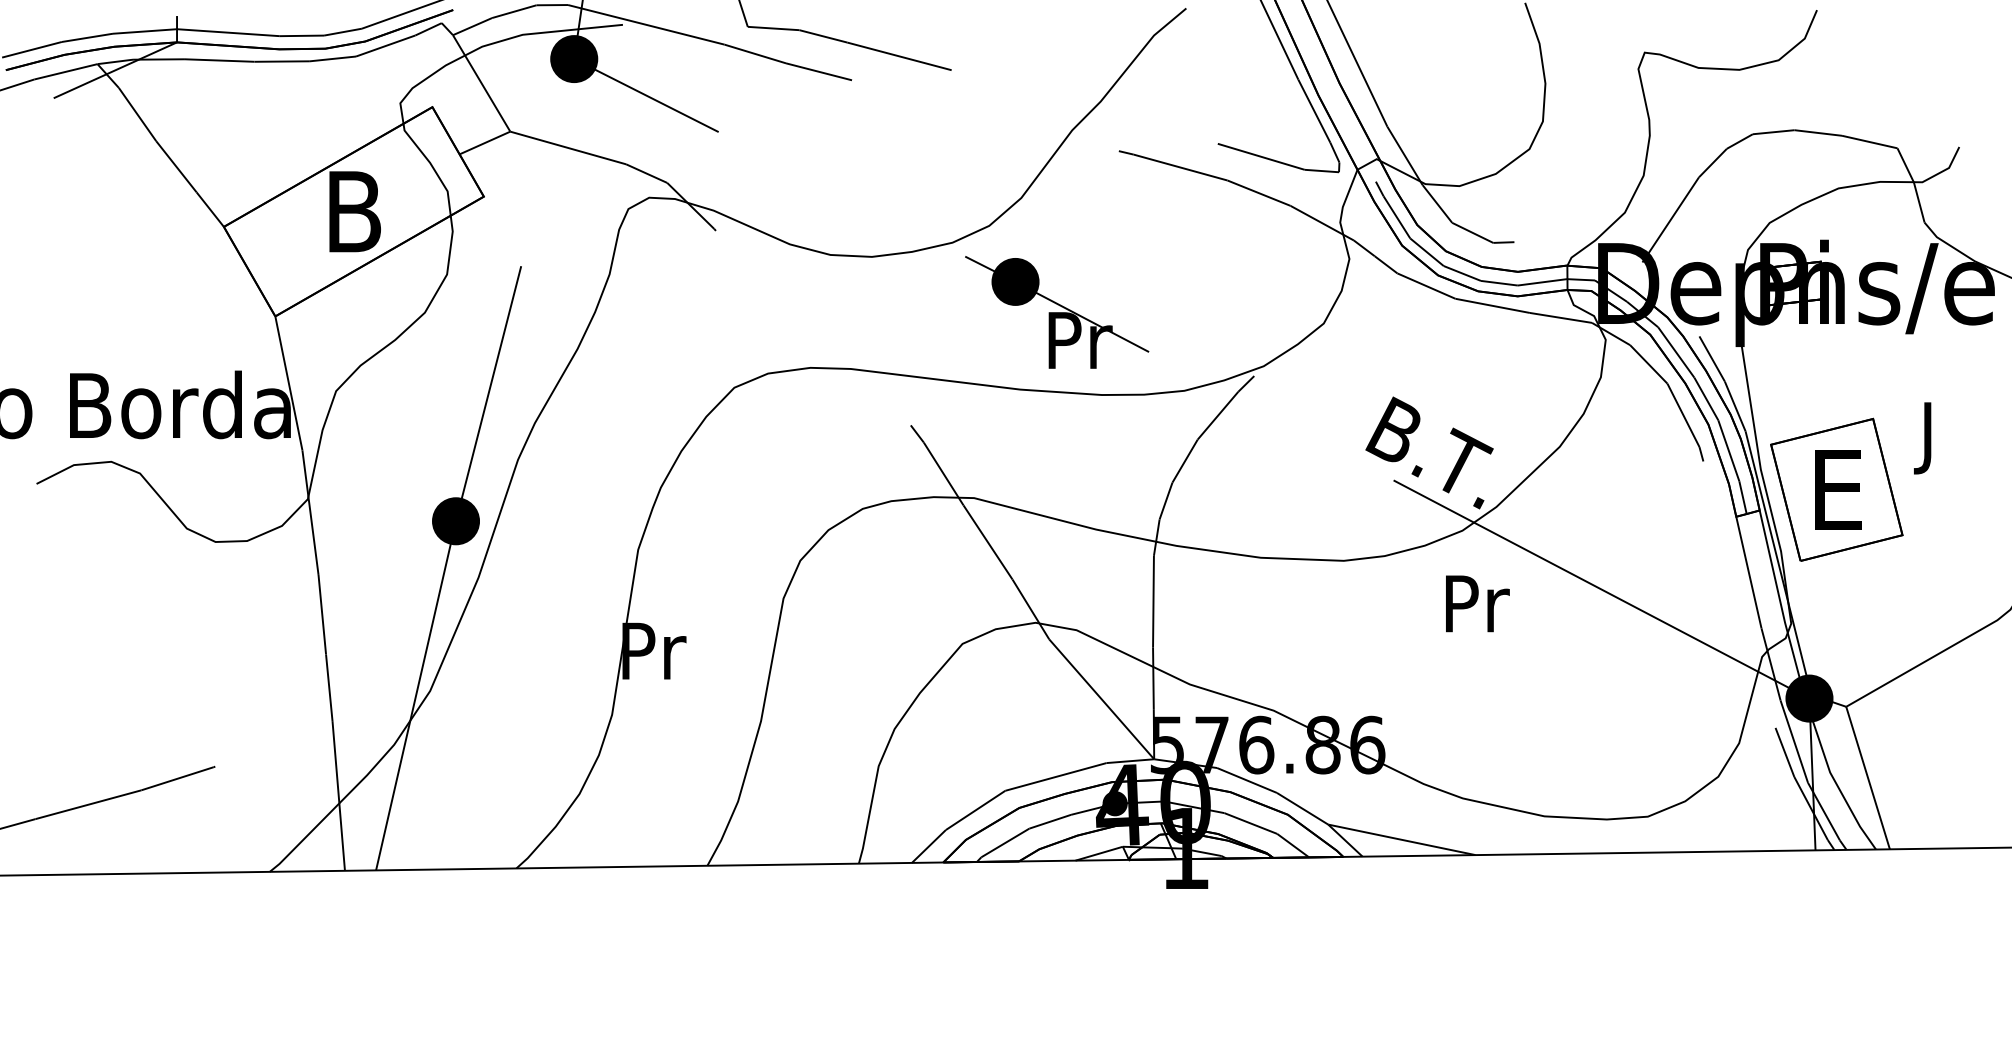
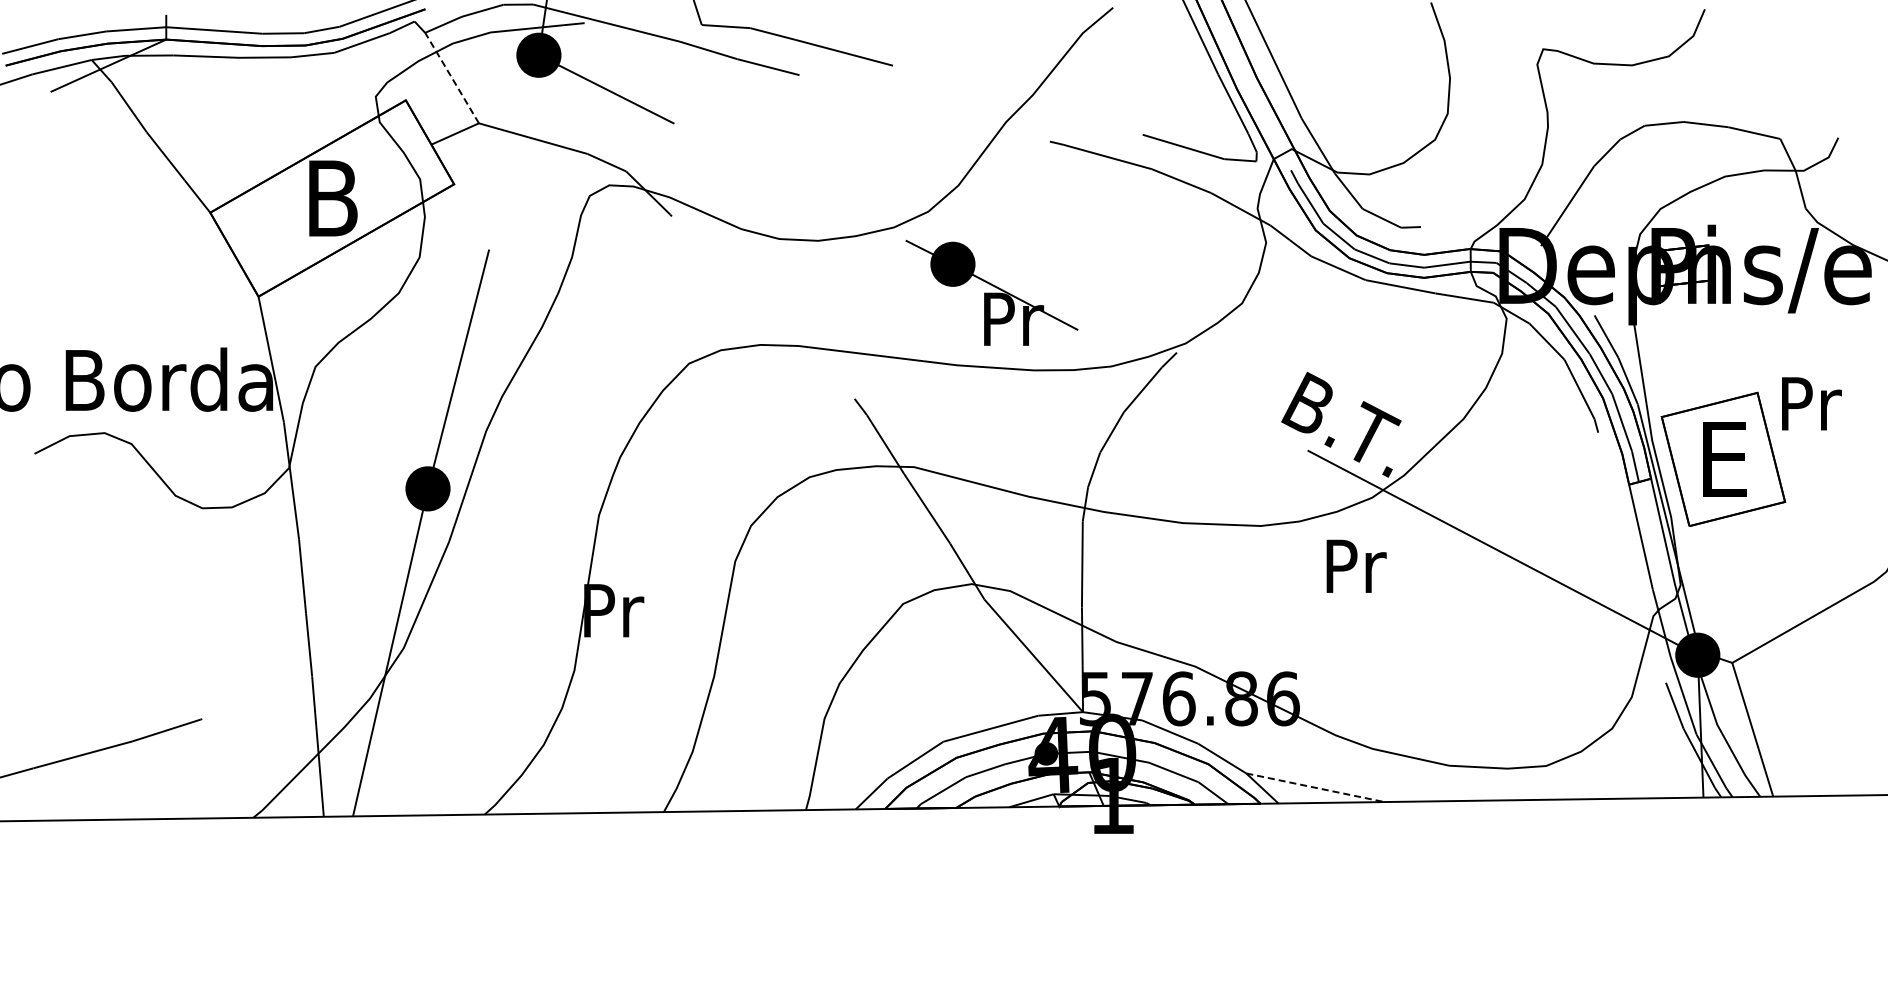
line: (482, 83) -> (452, 78), solid -> dashed
text: (1930, 437) -> (1811, 410), J -> Pr
text: (1477, 602) -> (1356, 565), moved
line: (1401, 839) -> (1315, 787), solid -> dashed

